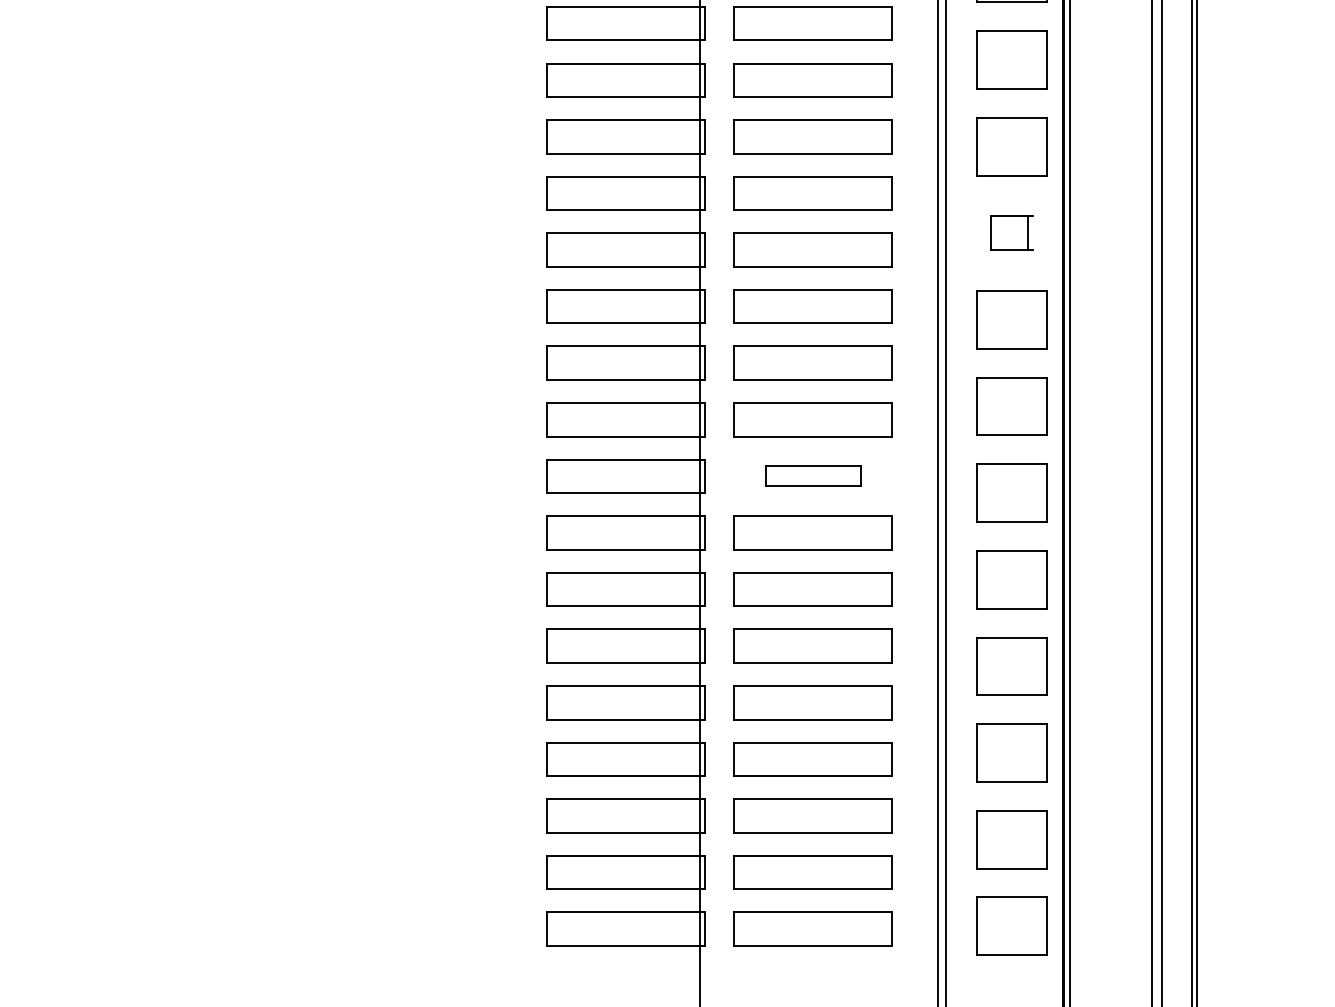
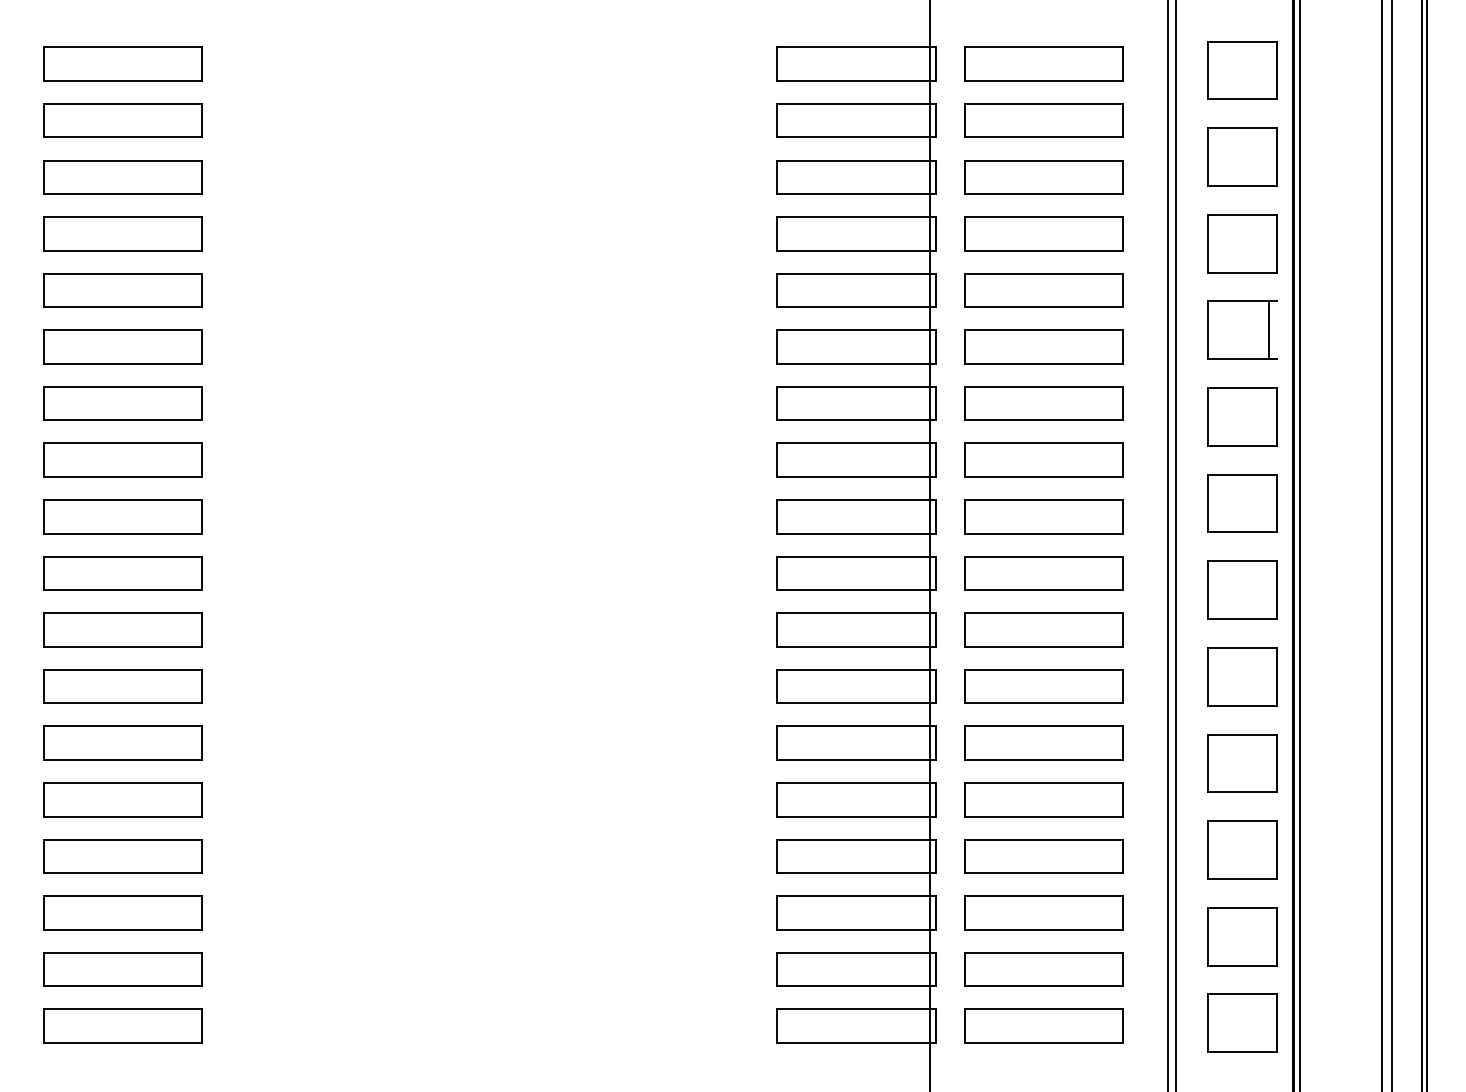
part: (1012, 232) -> (1242, 329), size x1.67
part: (813, 476) -> (1043, 573), size x1.67

